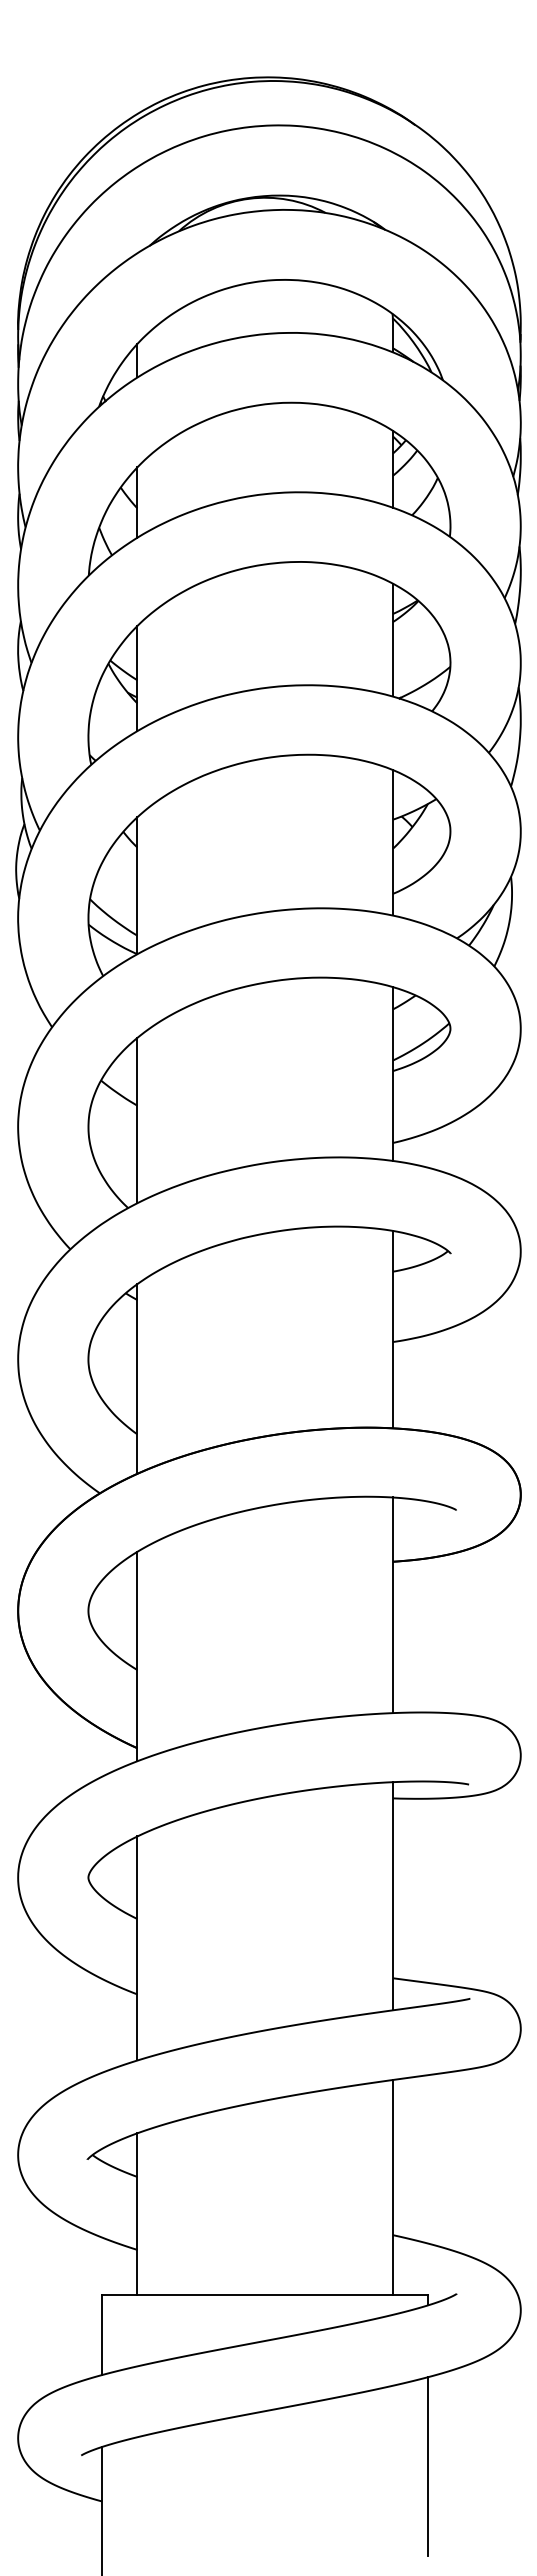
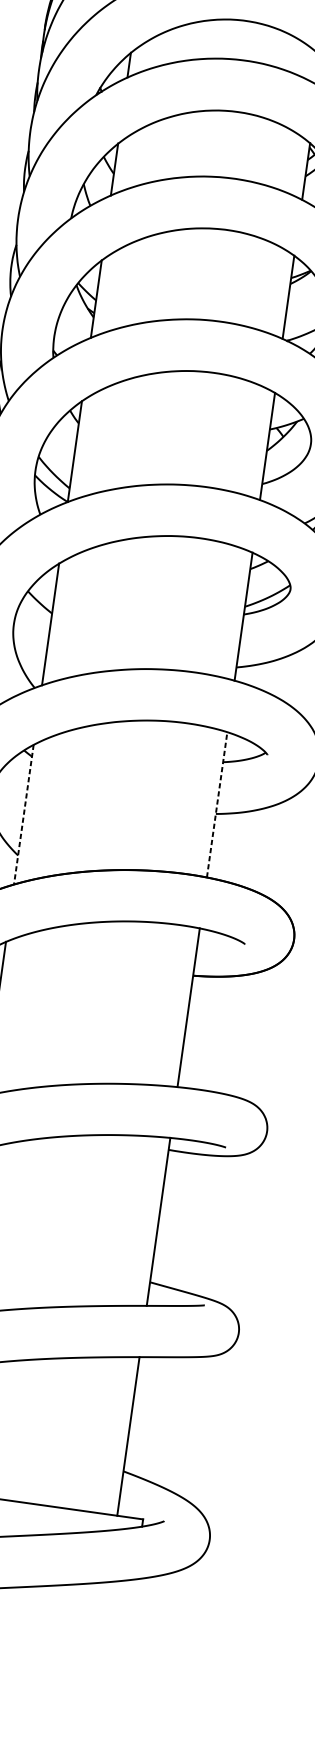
line: (393, 1329) -> (217, 804), solid -> dashed
line: (137, 1378) -> (23, 814), solid -> dashed
line: (428, 2466) -> (125, 1645), removed

